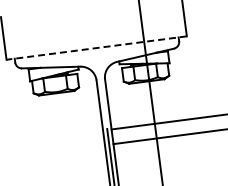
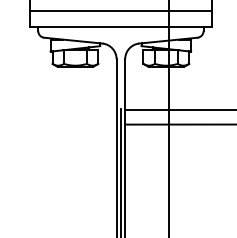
line: (94, 31) -> (120, 10), added
line: (96, 48) -> (120, 27), dashed -> solid

